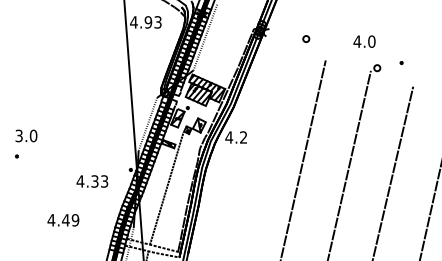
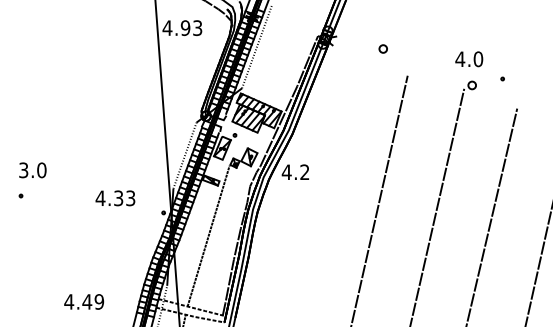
text: (364, 41) -> (469, 59), moved
text: (92, 181) -> (115, 198), moved
text: (63, 219) -> (84, 301), moved

